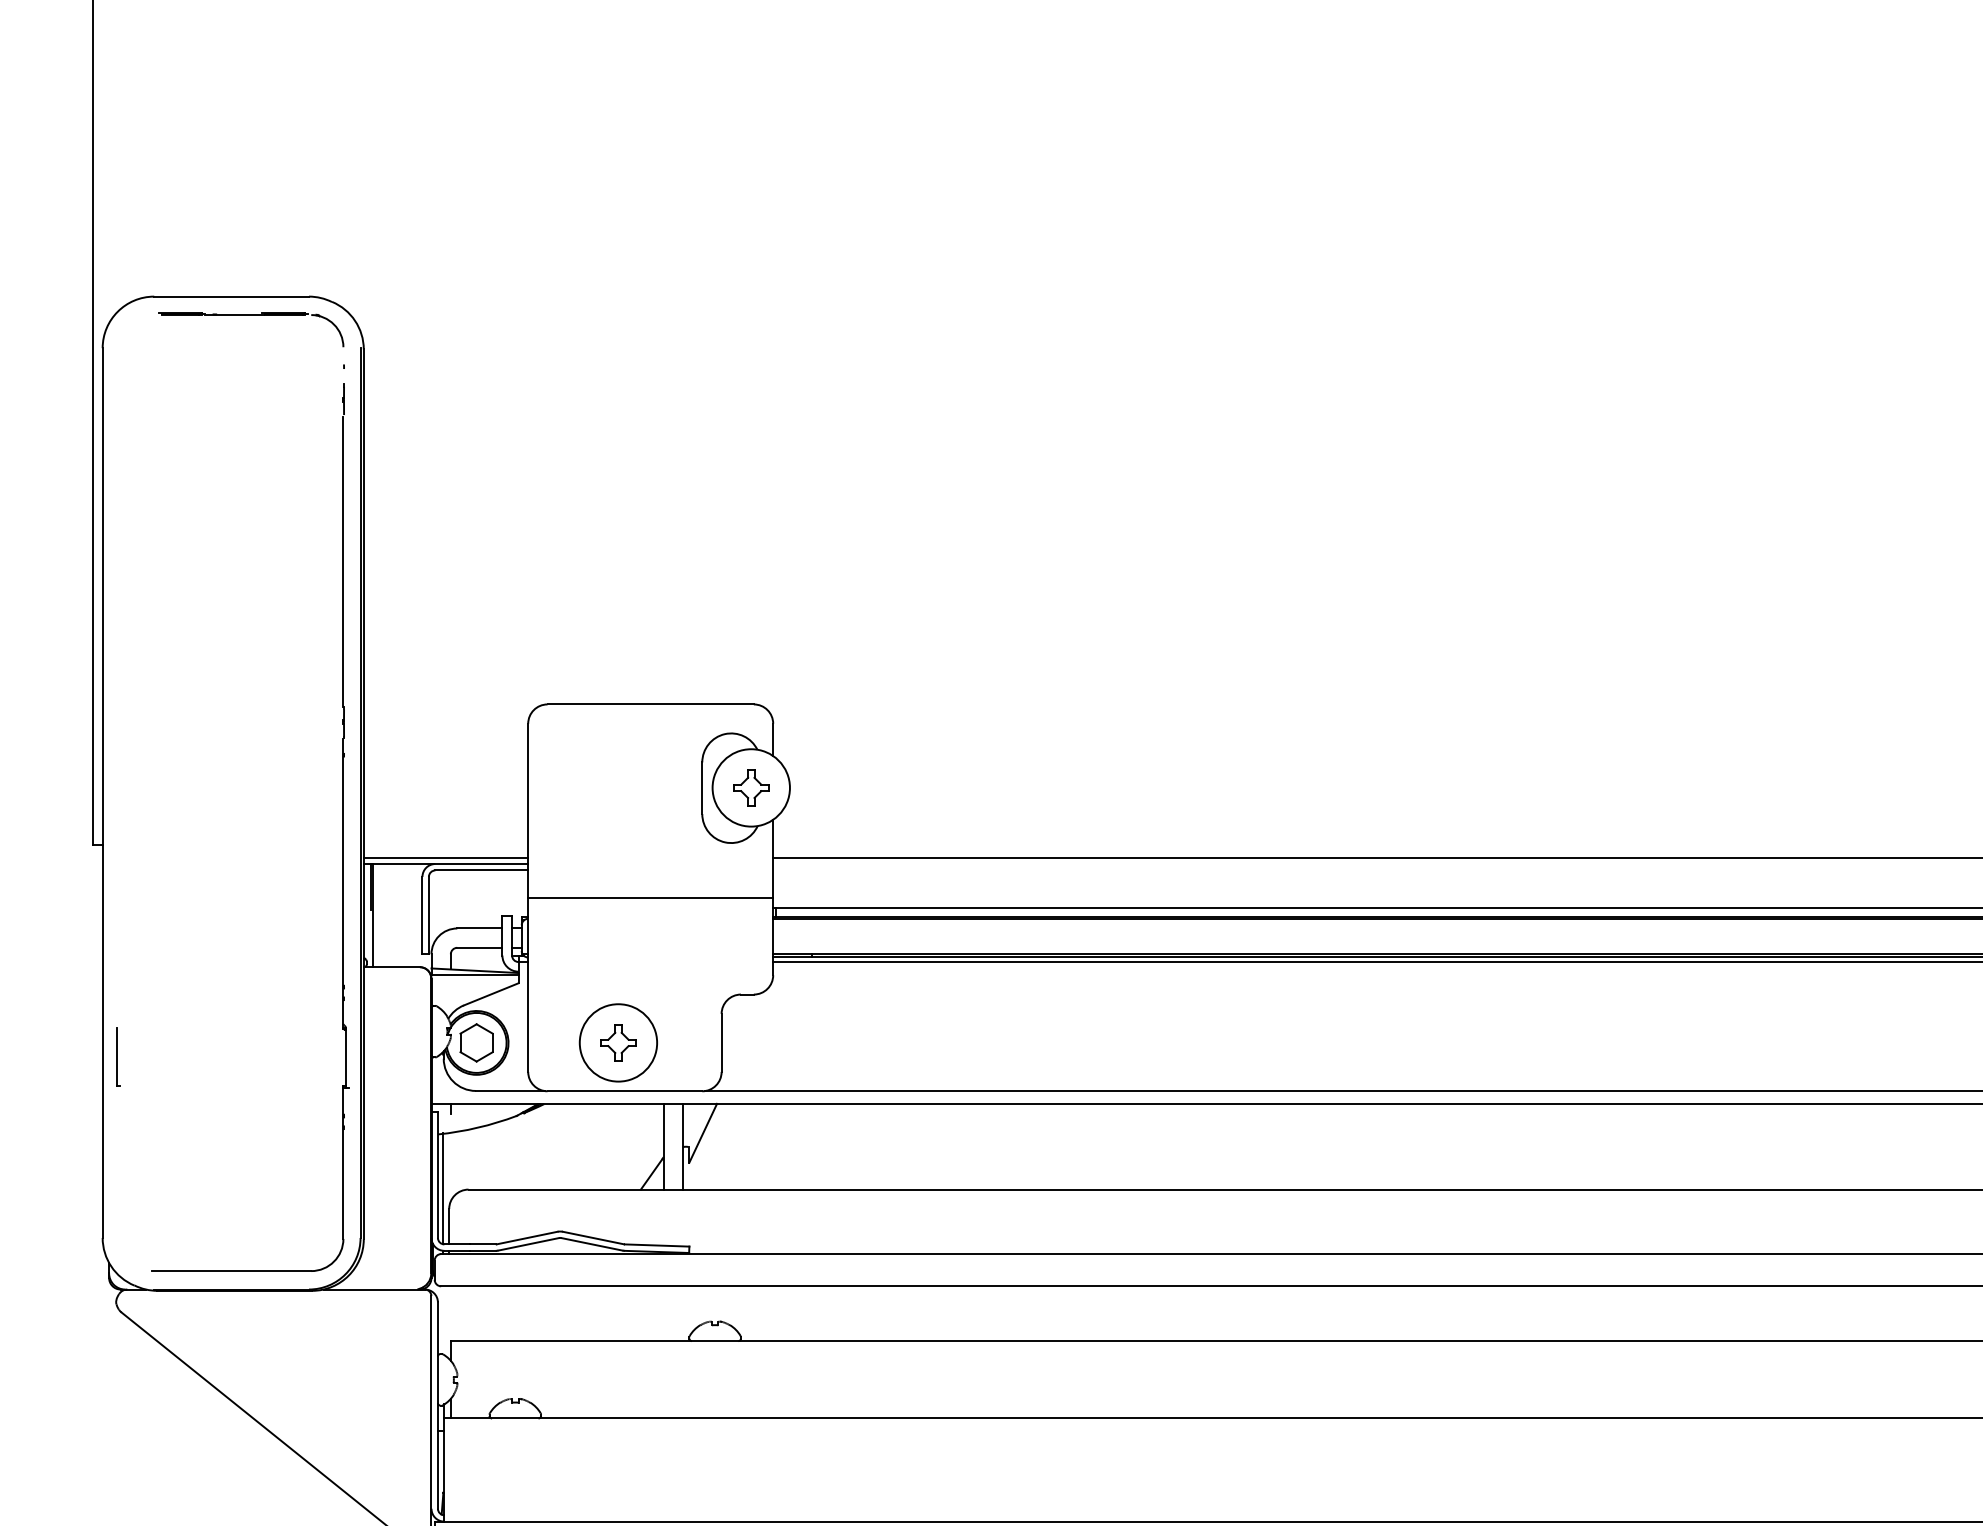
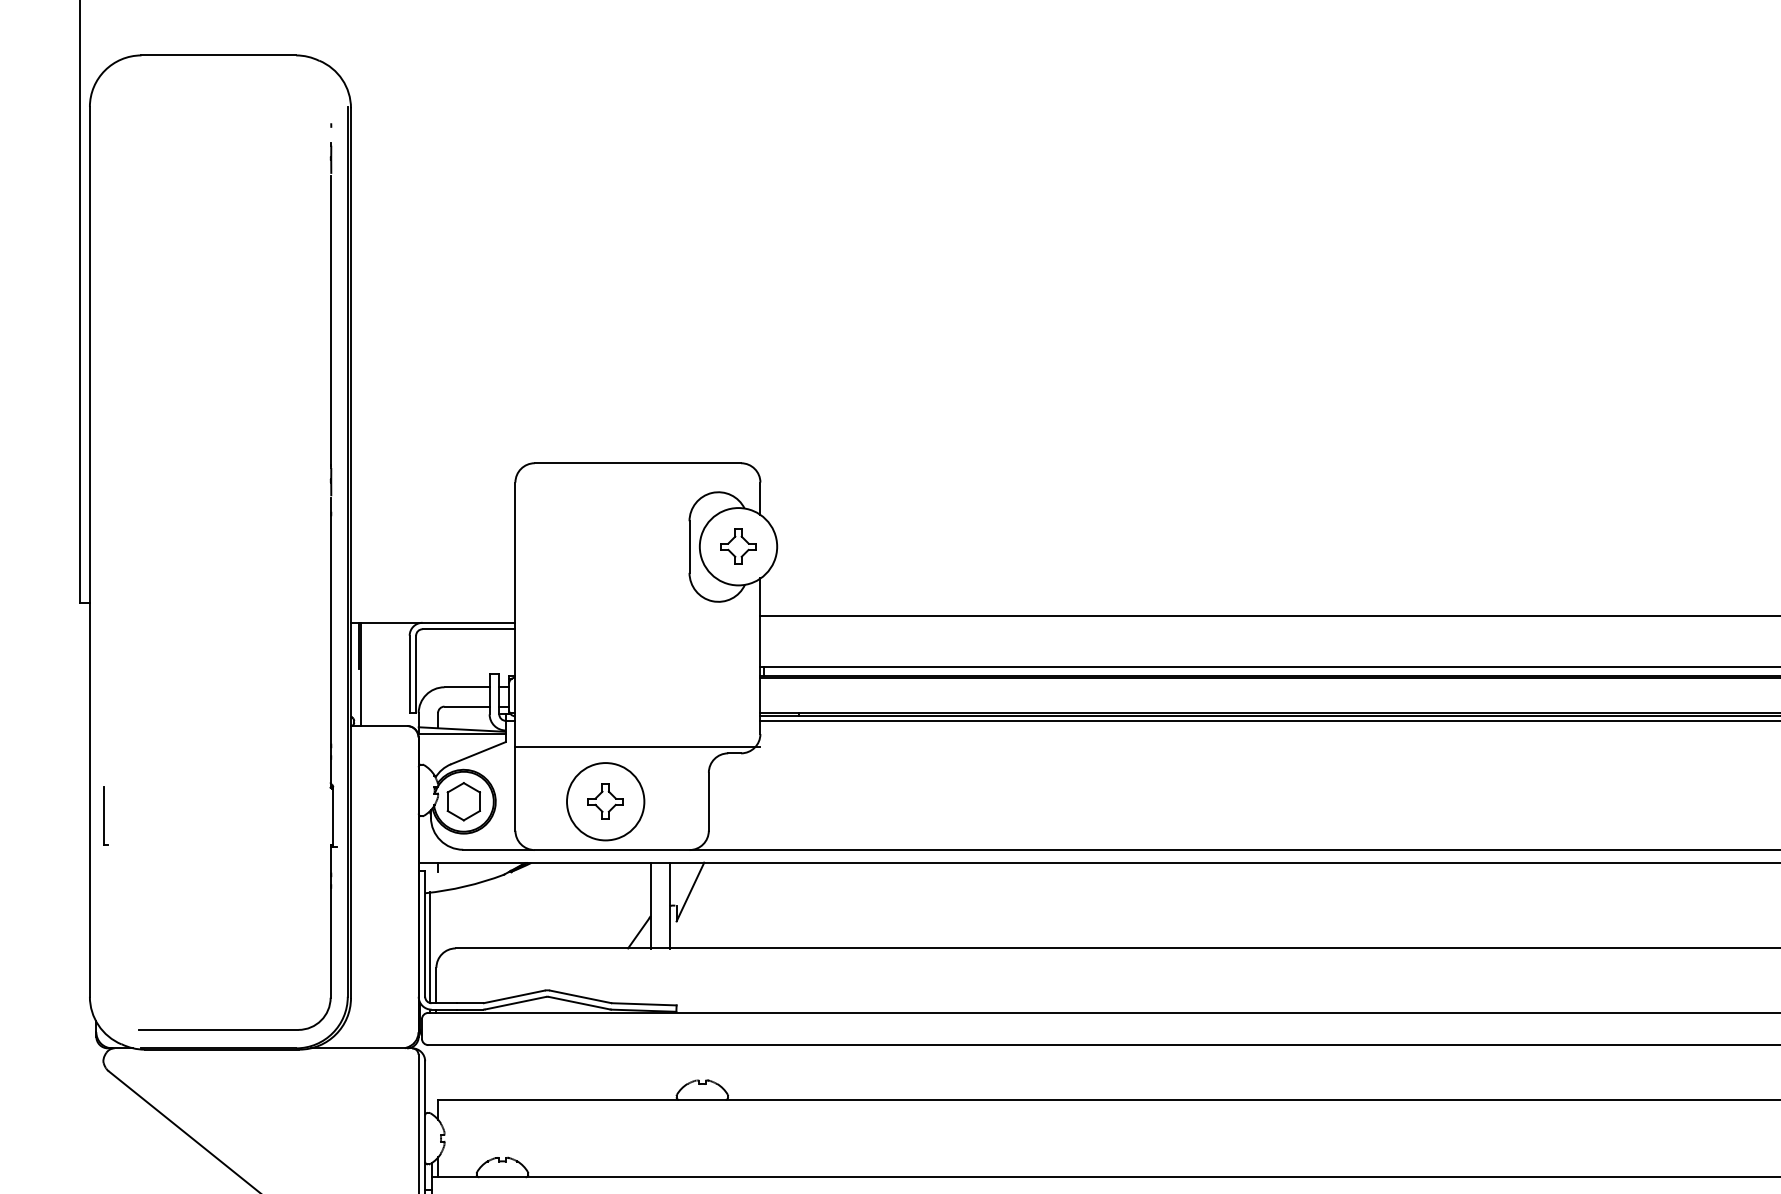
part: (251, 315) -> (238, 74), removed
line: (445, 857) -> (432, 616), removed
line: (650, 897) -> (637, 746), moved

